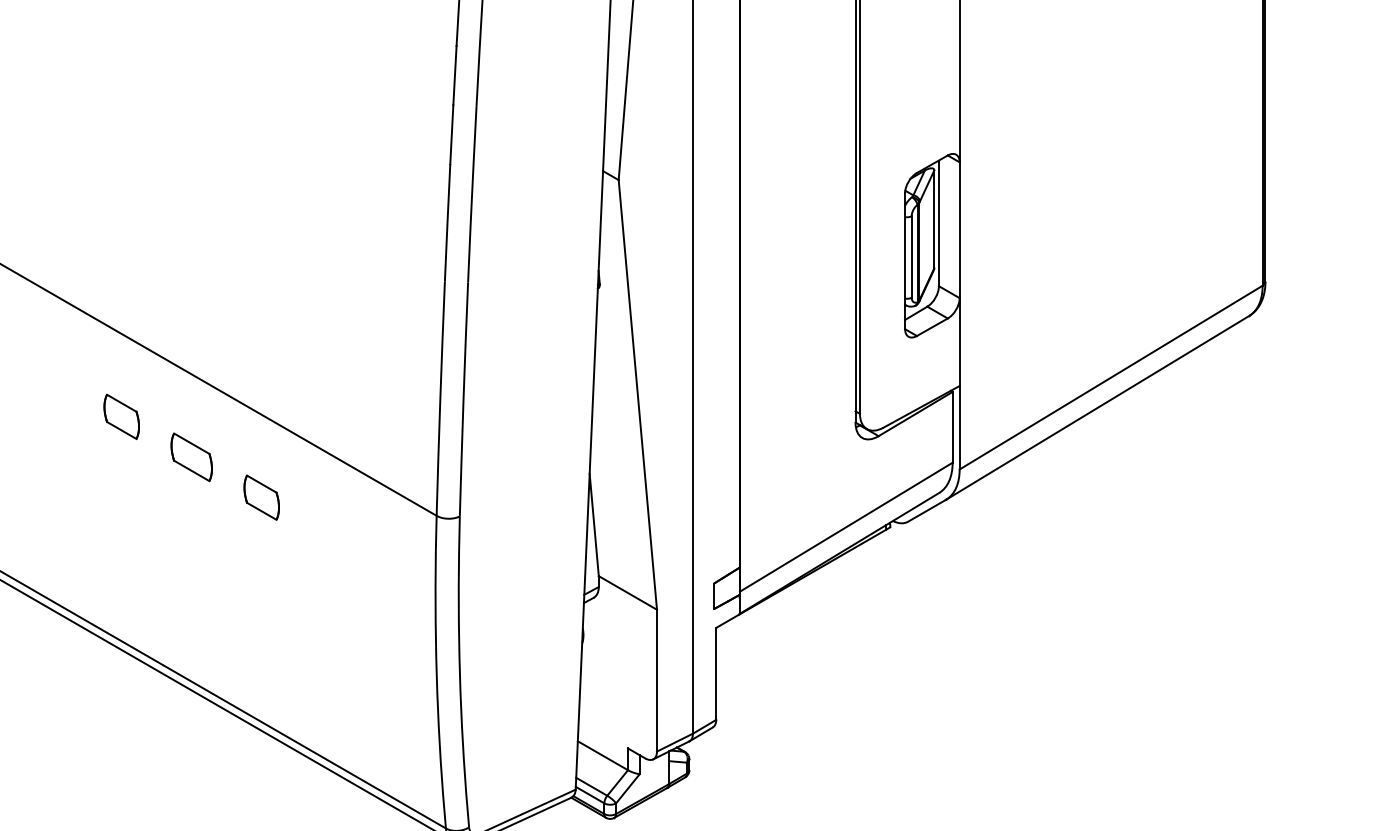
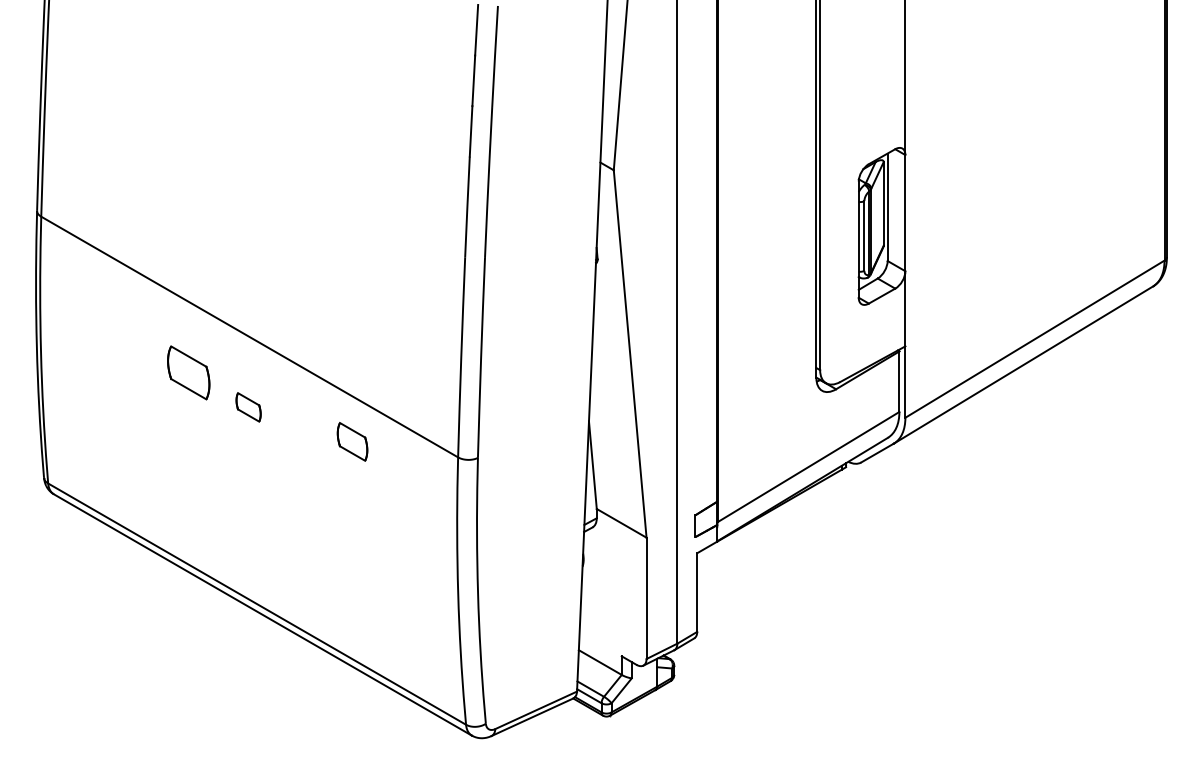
part: (121, 416) -> (188, 372), size x1.4
part: (191, 457) -> (248, 407), size x0.7
part: (261, 497) -> (352, 441), moved

